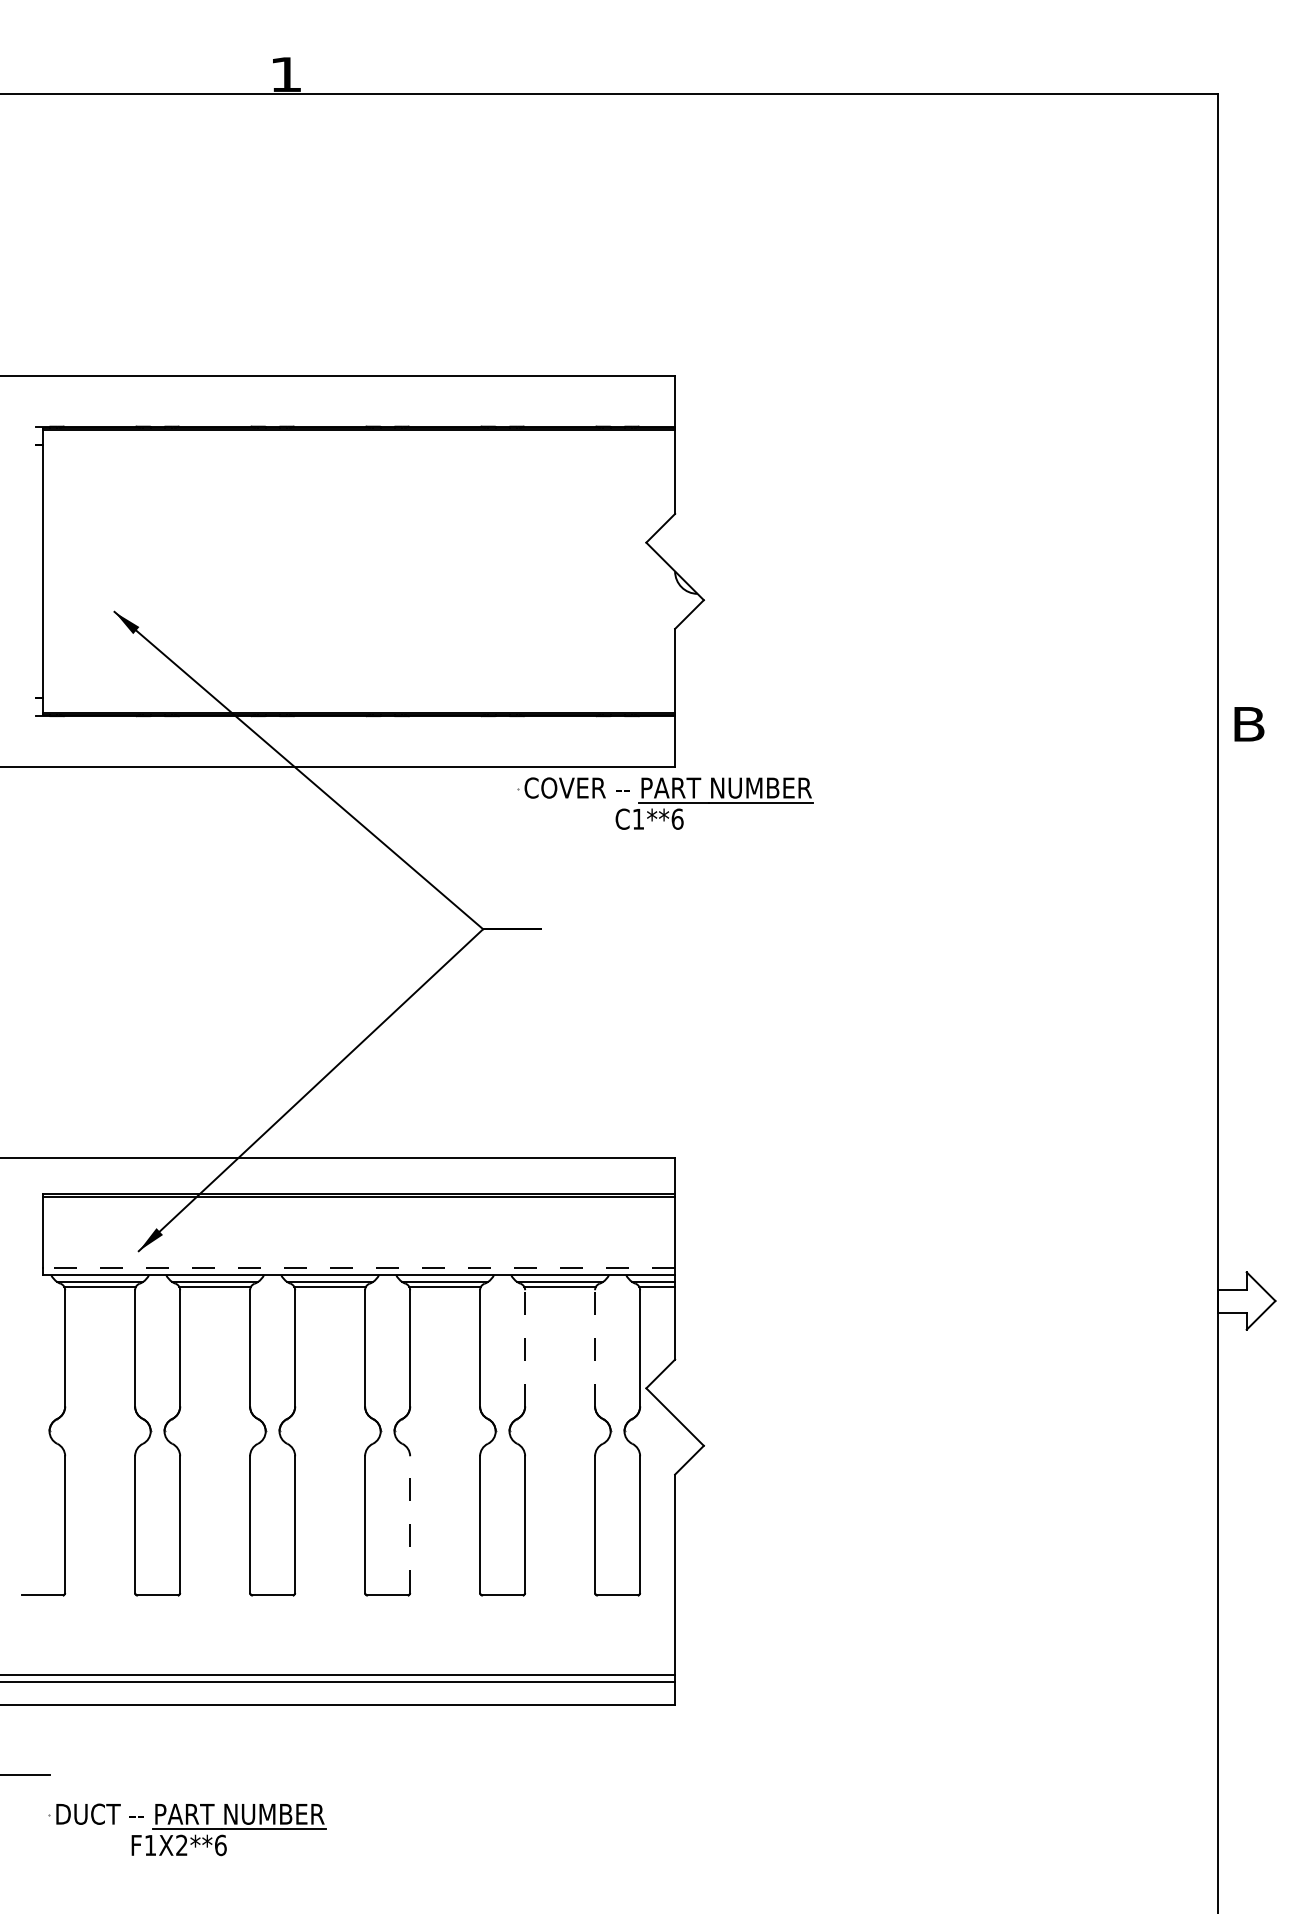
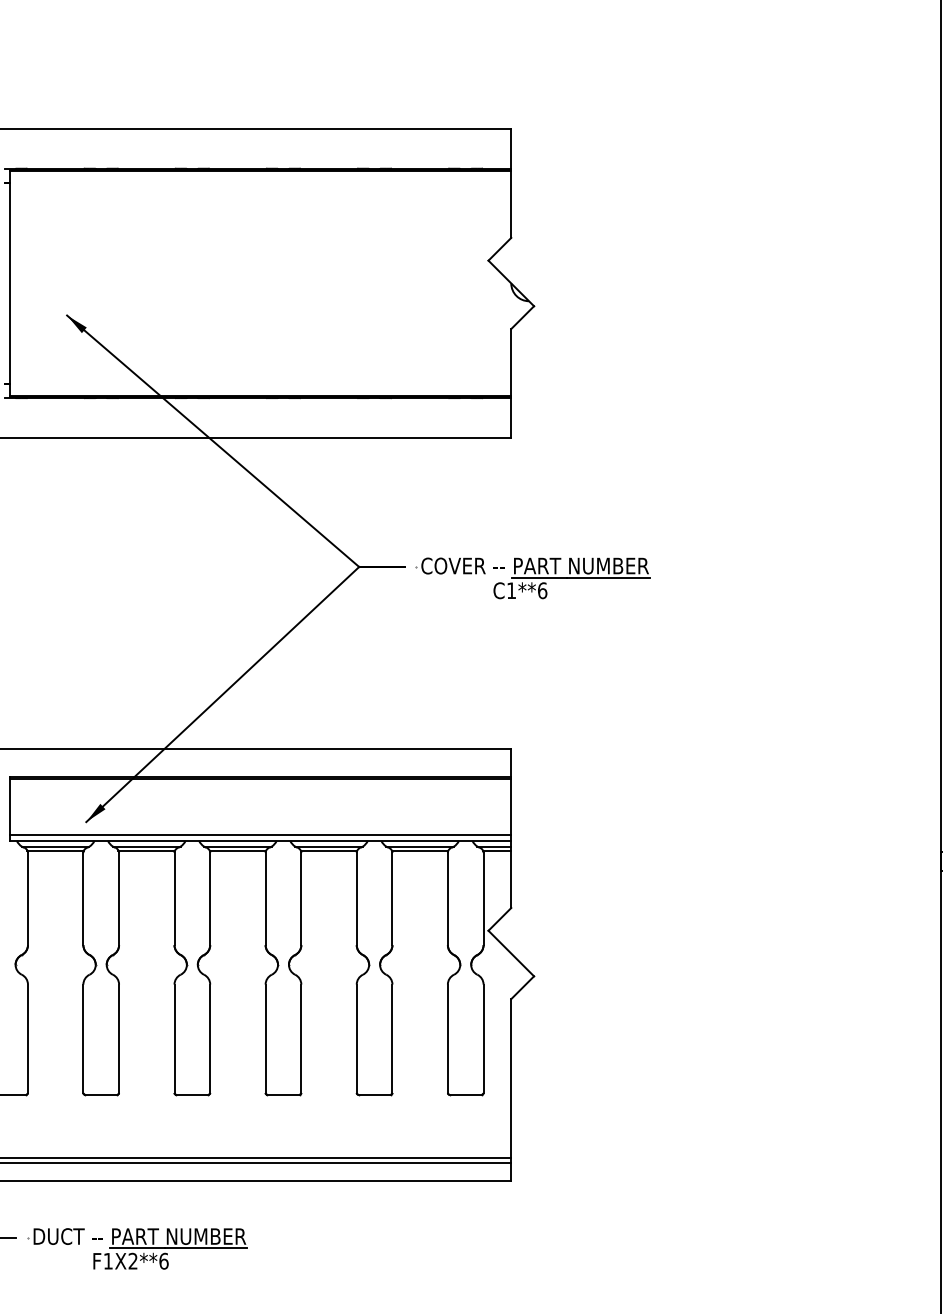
part: (665, 803) -> (532, 578), moved
line: (358, 1268) -> (260, 835), dashed -> solid
line: (525, 1347) -> (392, 898), dashed -> solid
line: (595, 1347) -> (448, 898), dashed -> solid
line: (410, 1524) -> (301, 1038), dashed -> solid
part: (187, 1829) -> (137, 1248), moved

